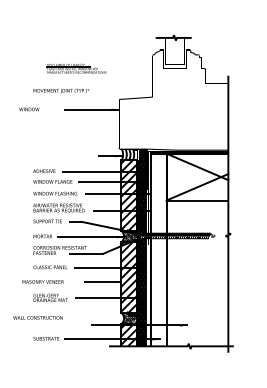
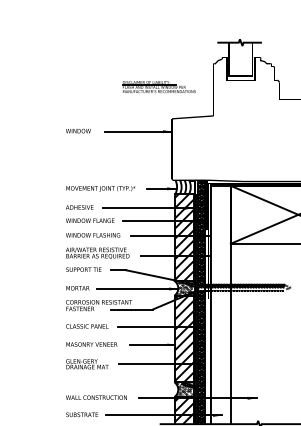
part: (76, 68) -> (158, 86), moved
text: (61, 91) -> (100, 189), moved
text: (29, 109) -> (78, 131), moved
text: (42, 281) -> (90, 343), moved
text: (37, 317) -> (95, 397), moved

